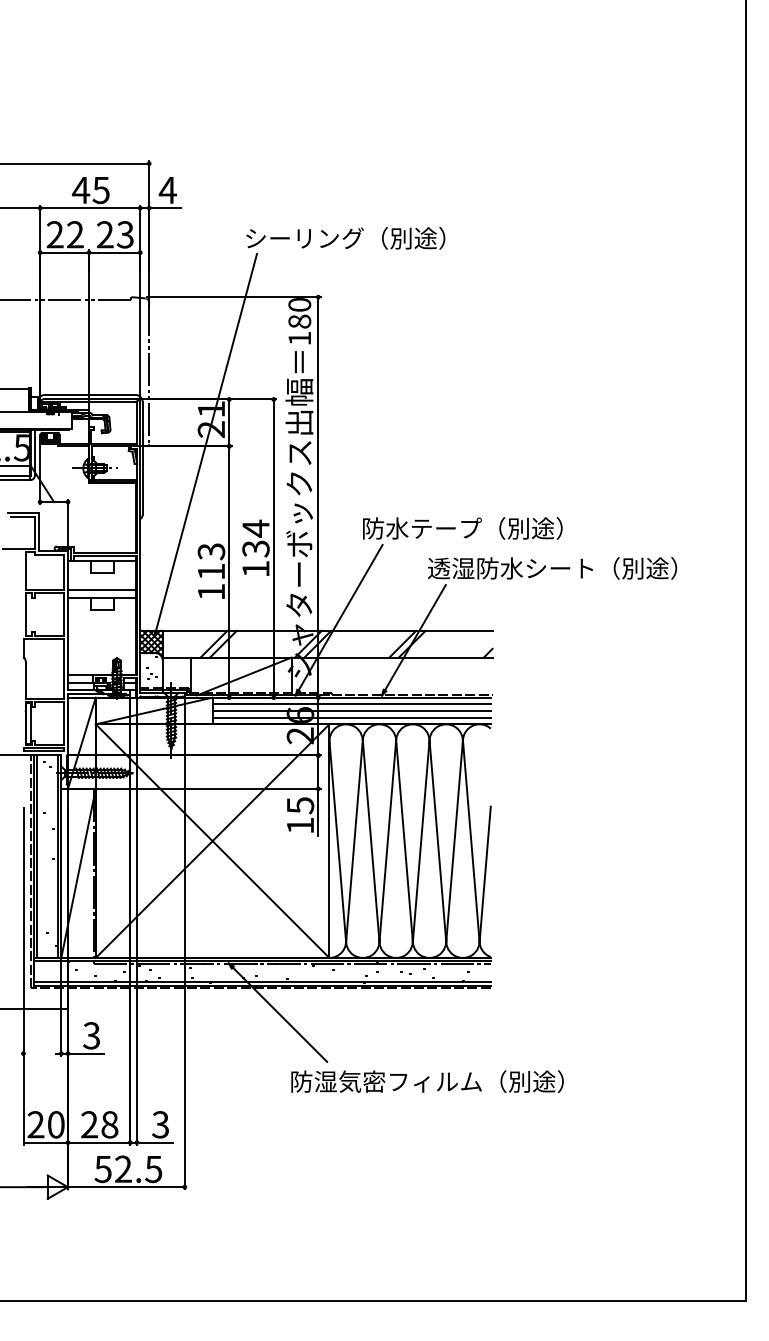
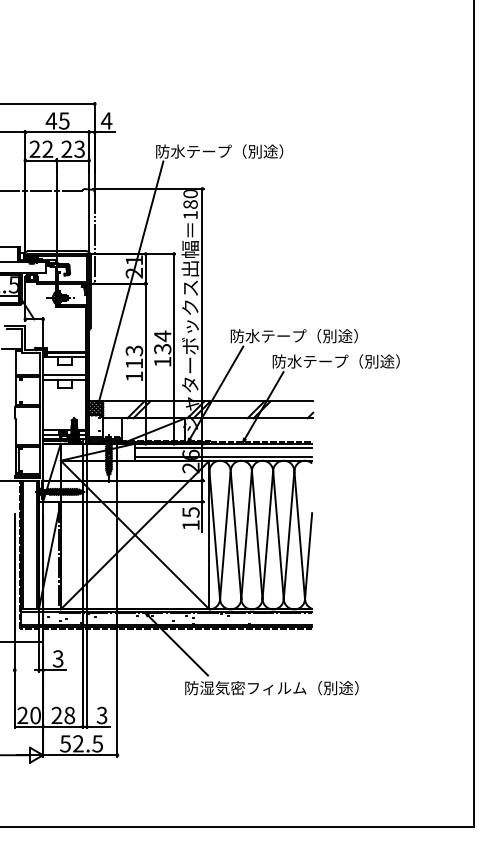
text: (304, 238) -> (193, 151), シーリング（別途） -> 防水テープ（別途）
text: (552, 568) -> (351, 361), 透湿防水シート（別途） -> 防水テープ（別途）
line: (351, 711) -> (223, 452), removed

